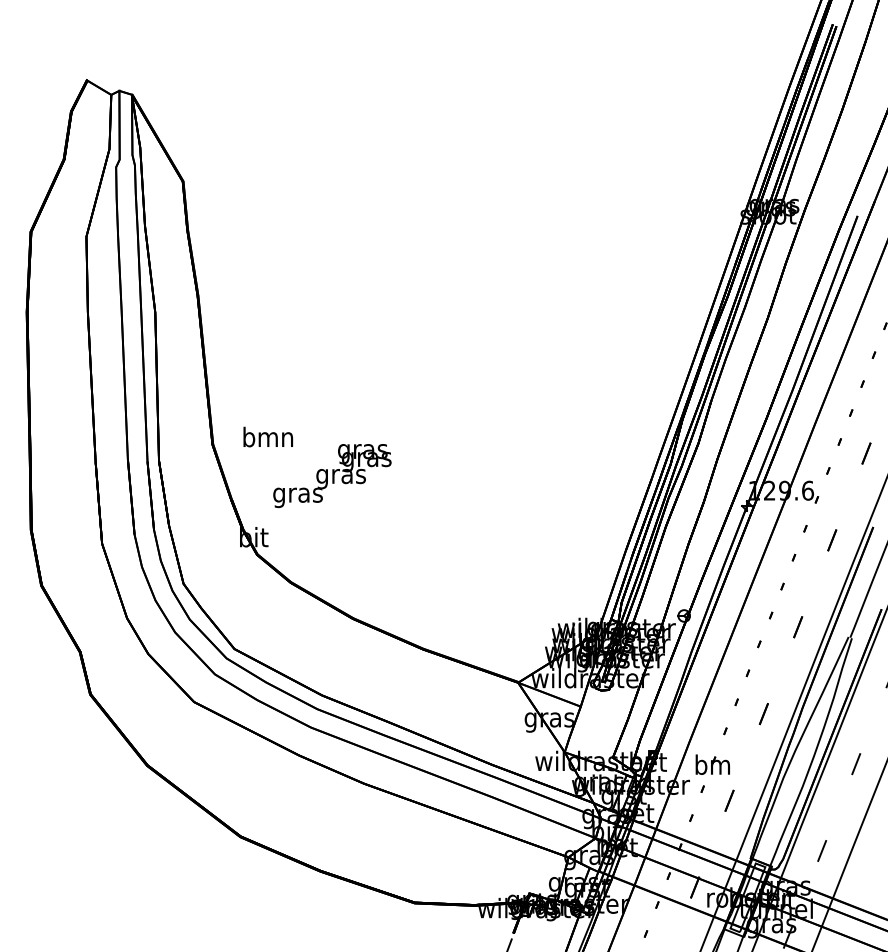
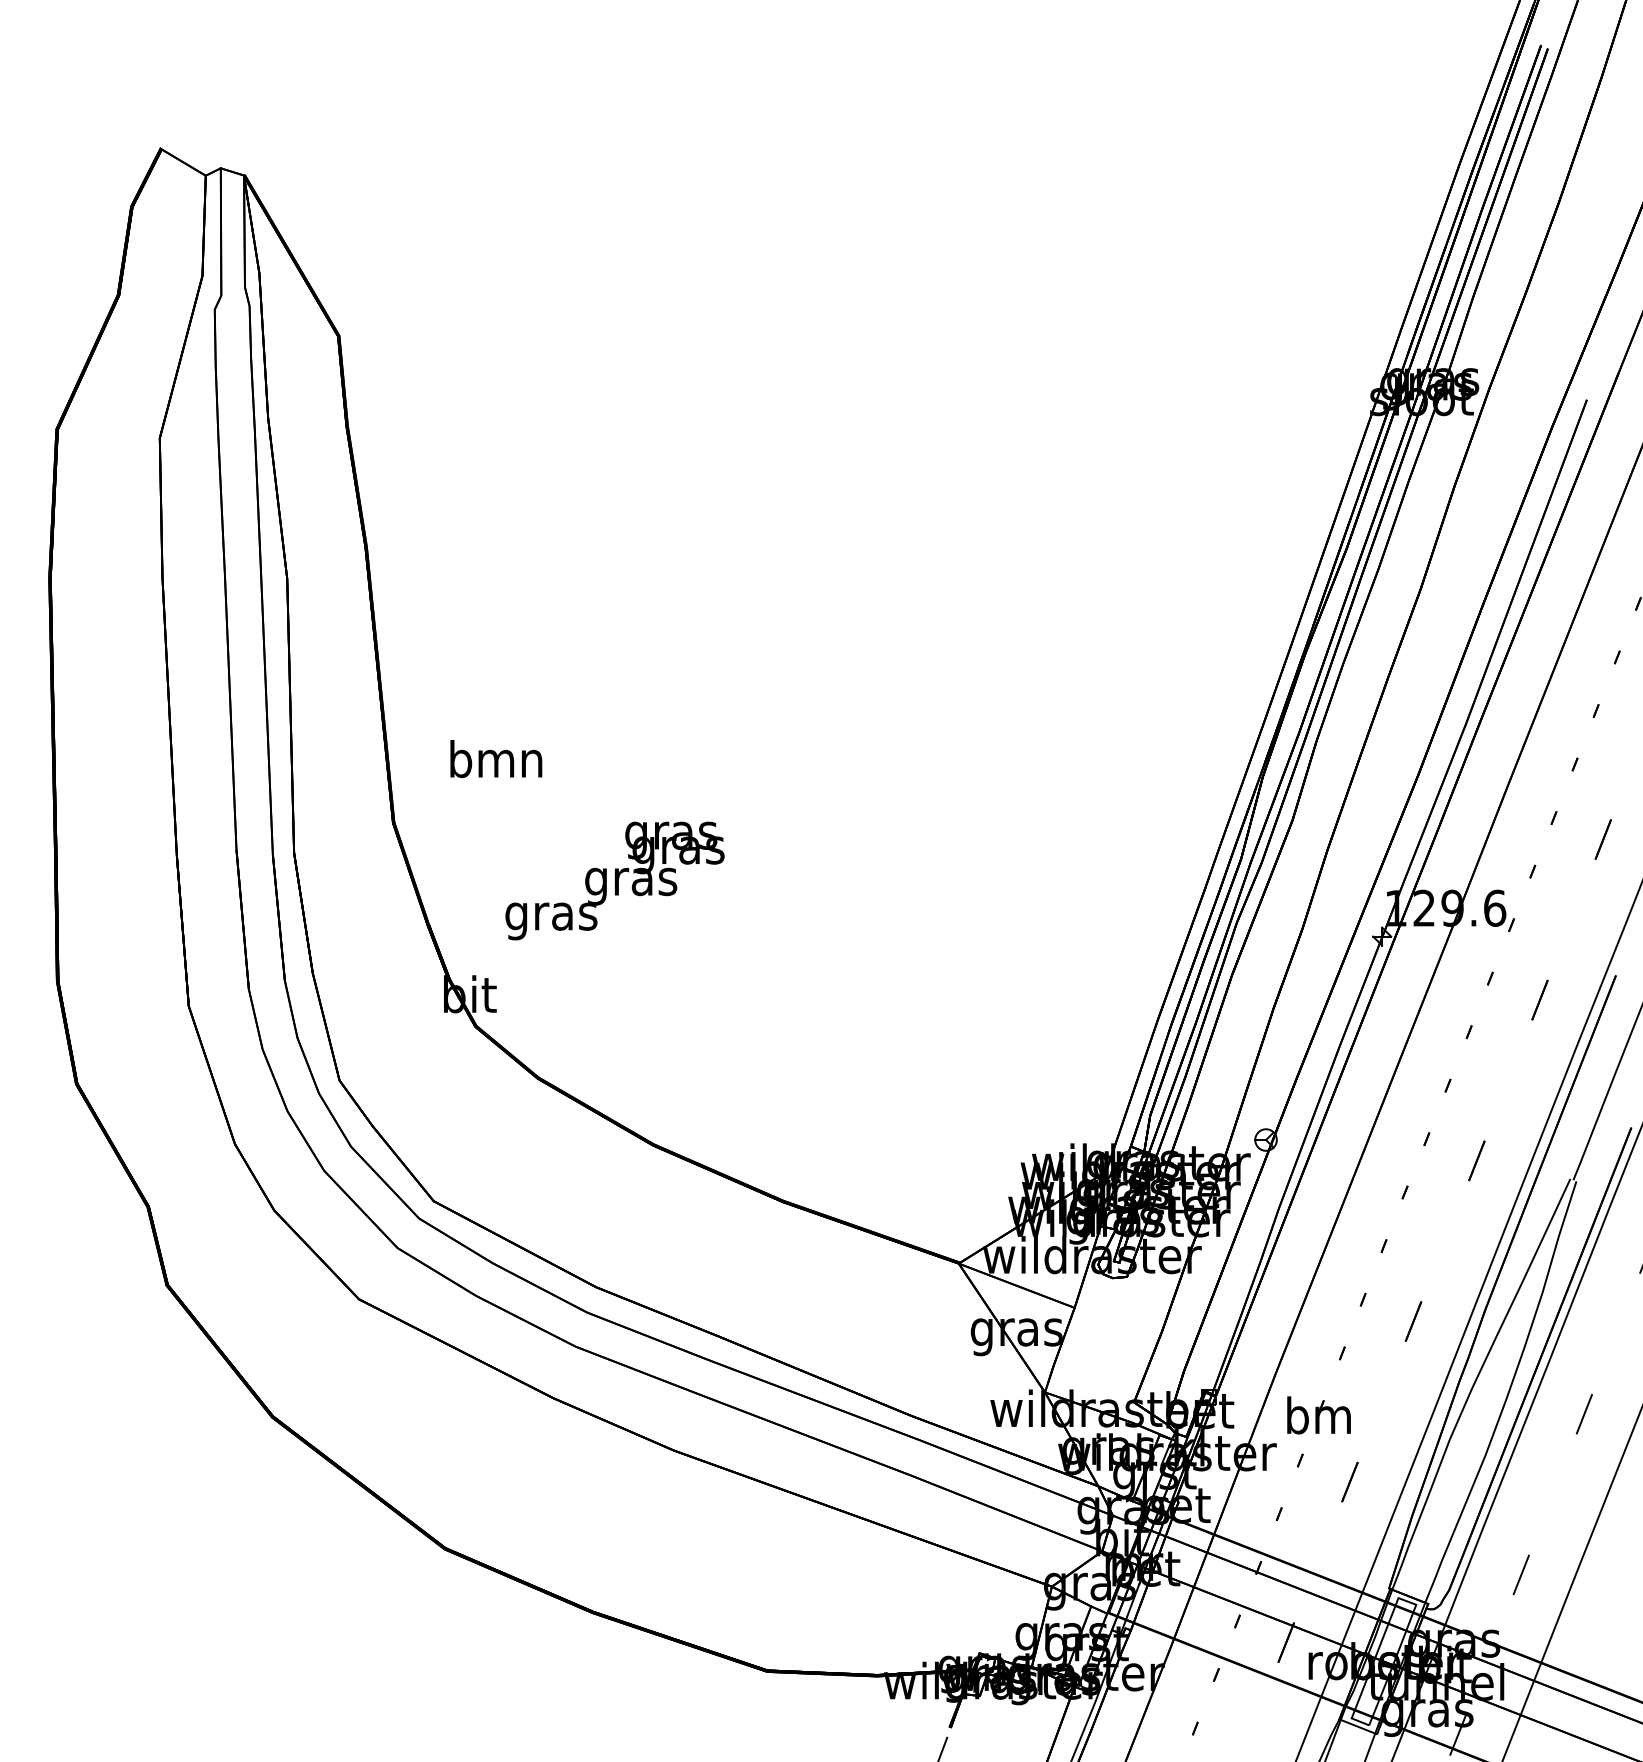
text: (267, 436) -> (494, 757), moved

